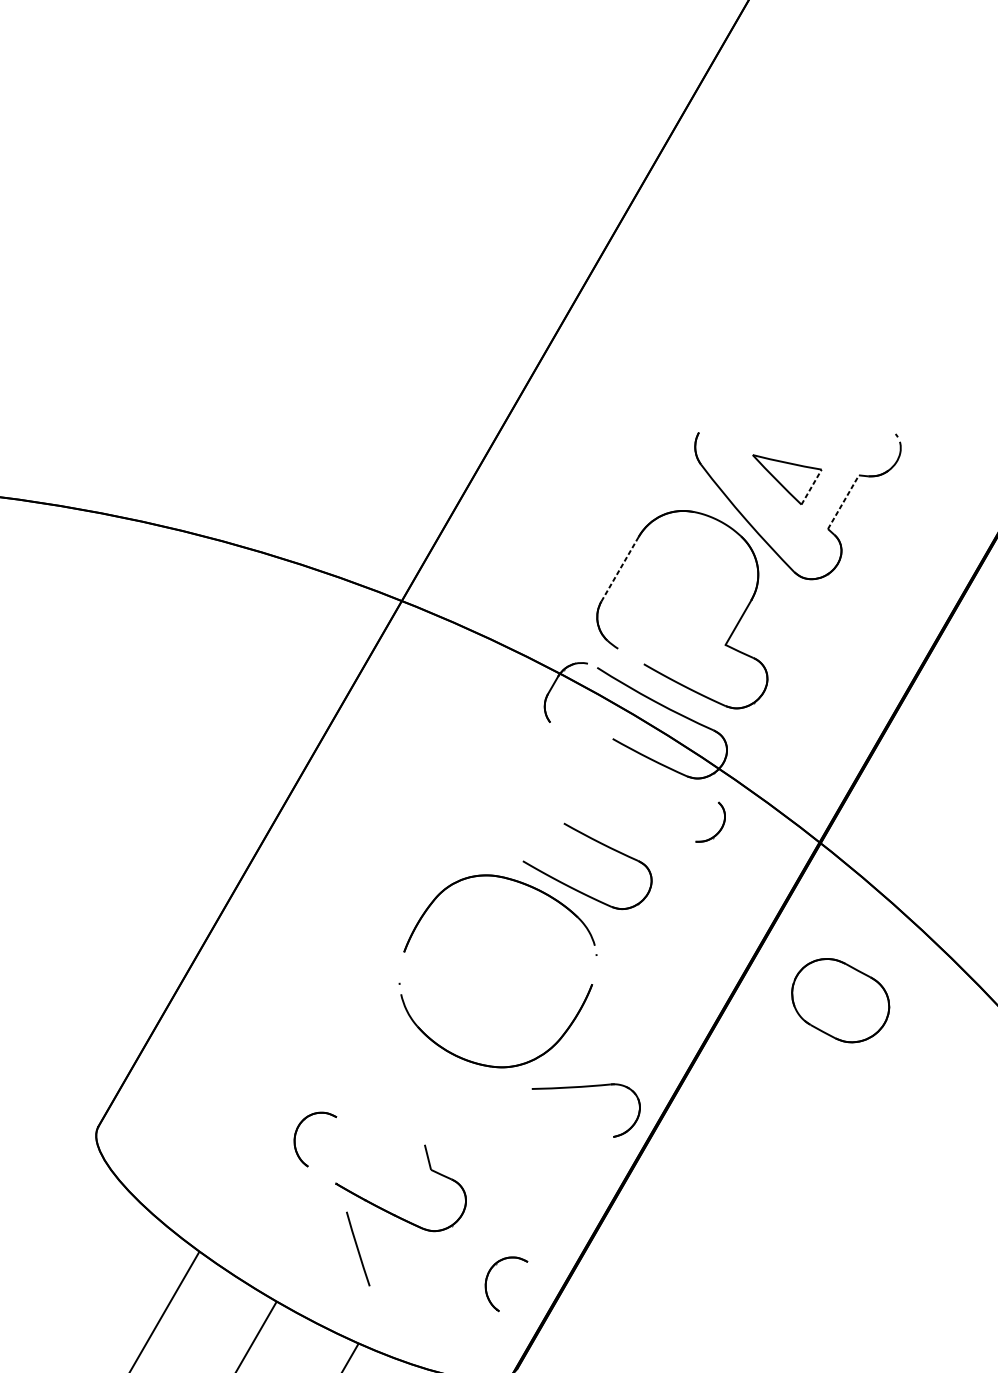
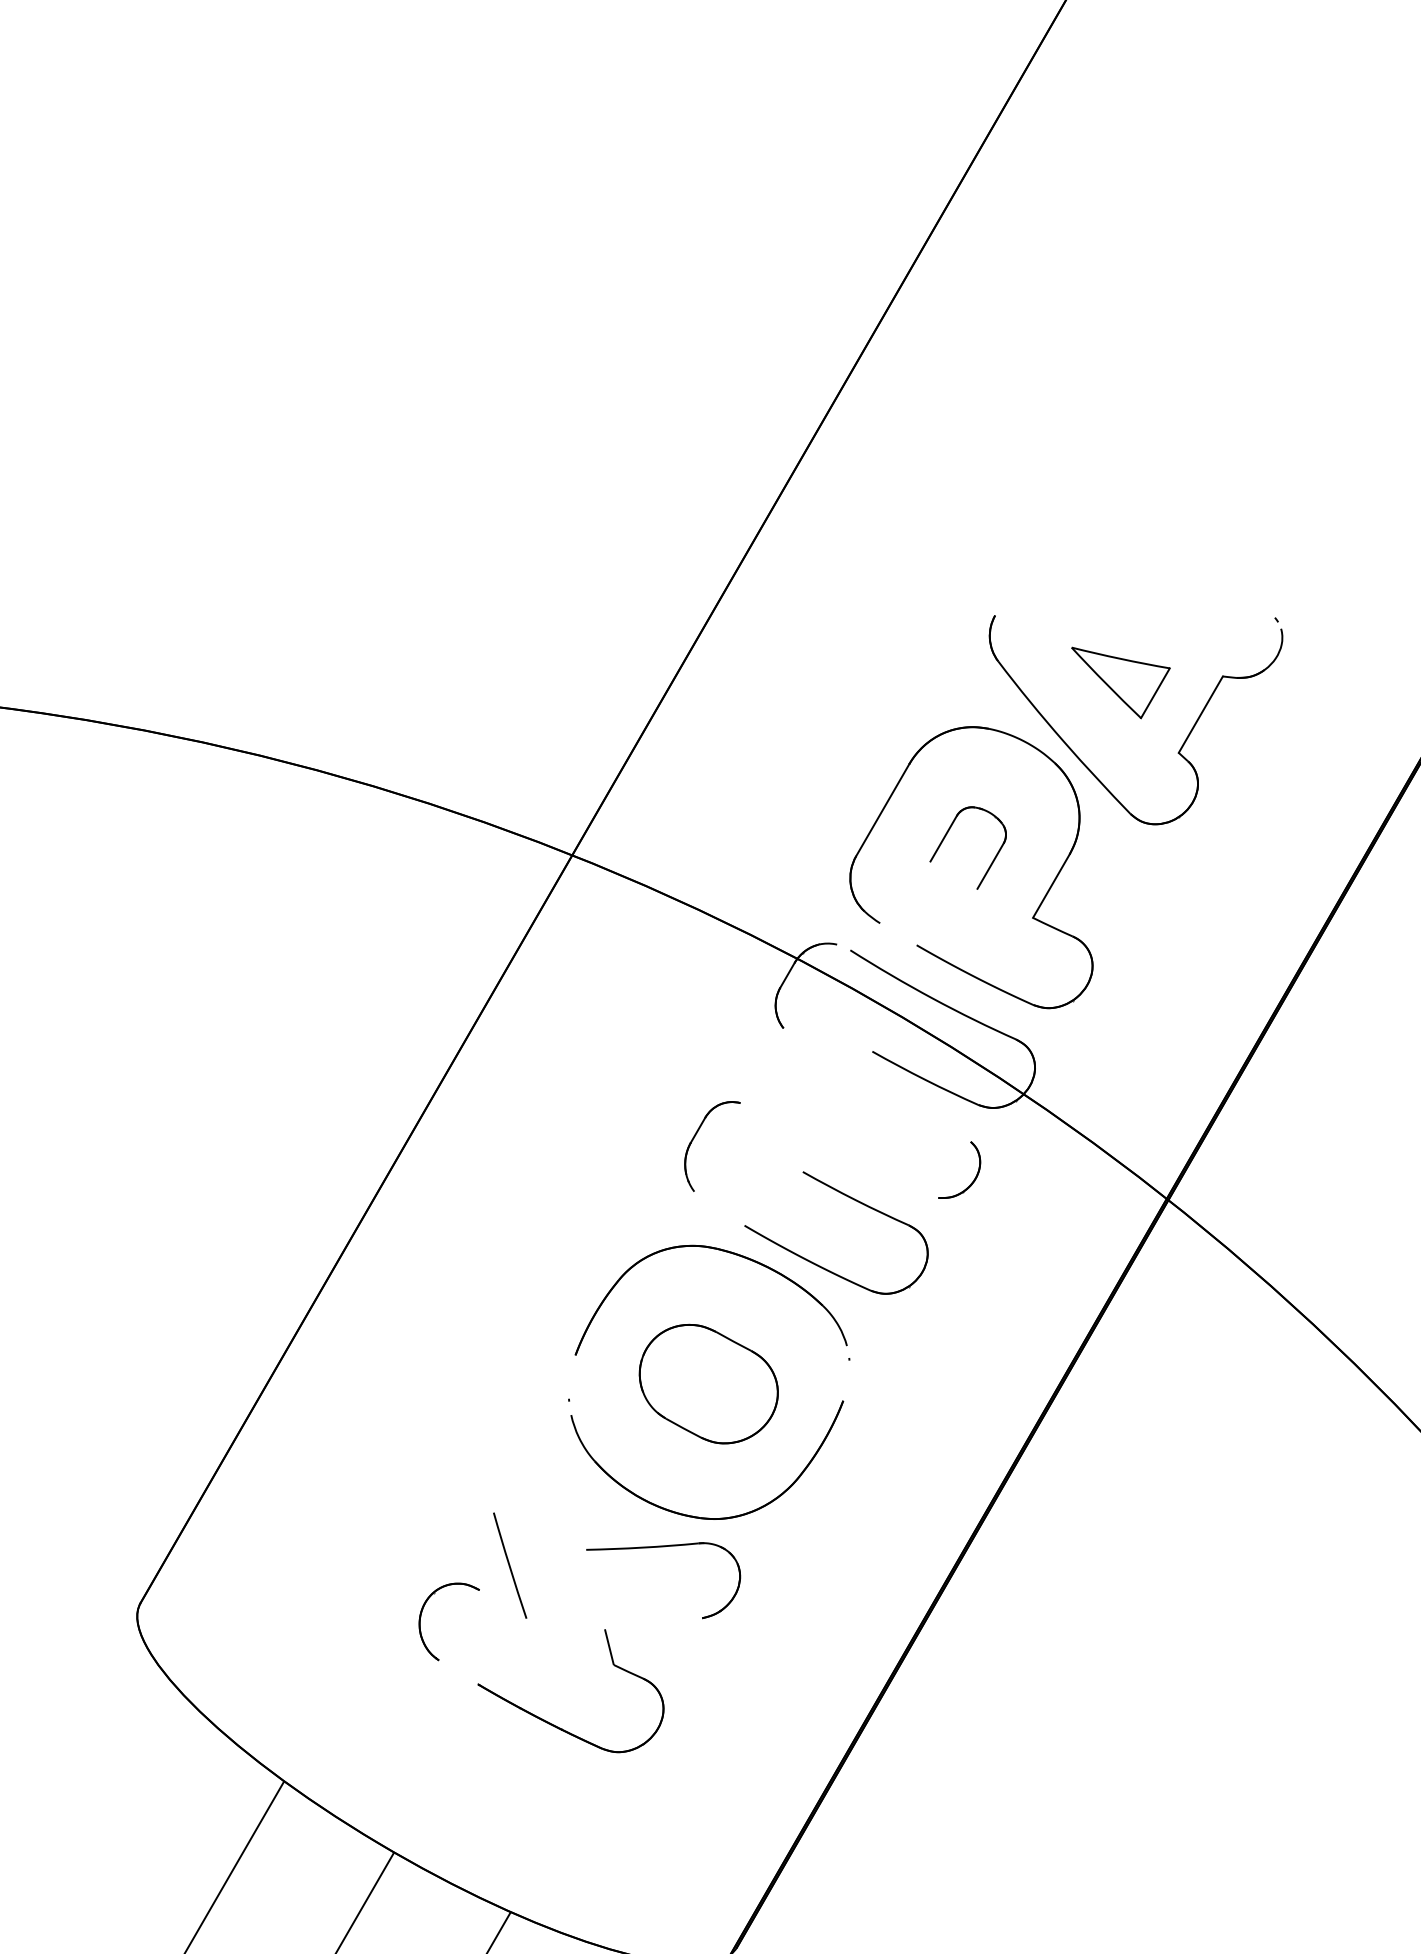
line: (811, 487) -> (1155, 693), dashed -> solid
line: (843, 502) -> (1201, 714), dashed -> solid
line: (619, 569) -> (882, 810), dashed -> solid
part: (665, 586) -> (947, 834), added
part: (489, 797) -> (696, 1135), added
part: (720, 828) -> (973, 1179), moved
part: (840, 1000) -> (708, 1383), moved
part: (586, 1087) -> (663, 1547), moved
line: (358, 1248) -> (510, 1565), moved
part: (487, 1281) -> (693, 1823), removed

